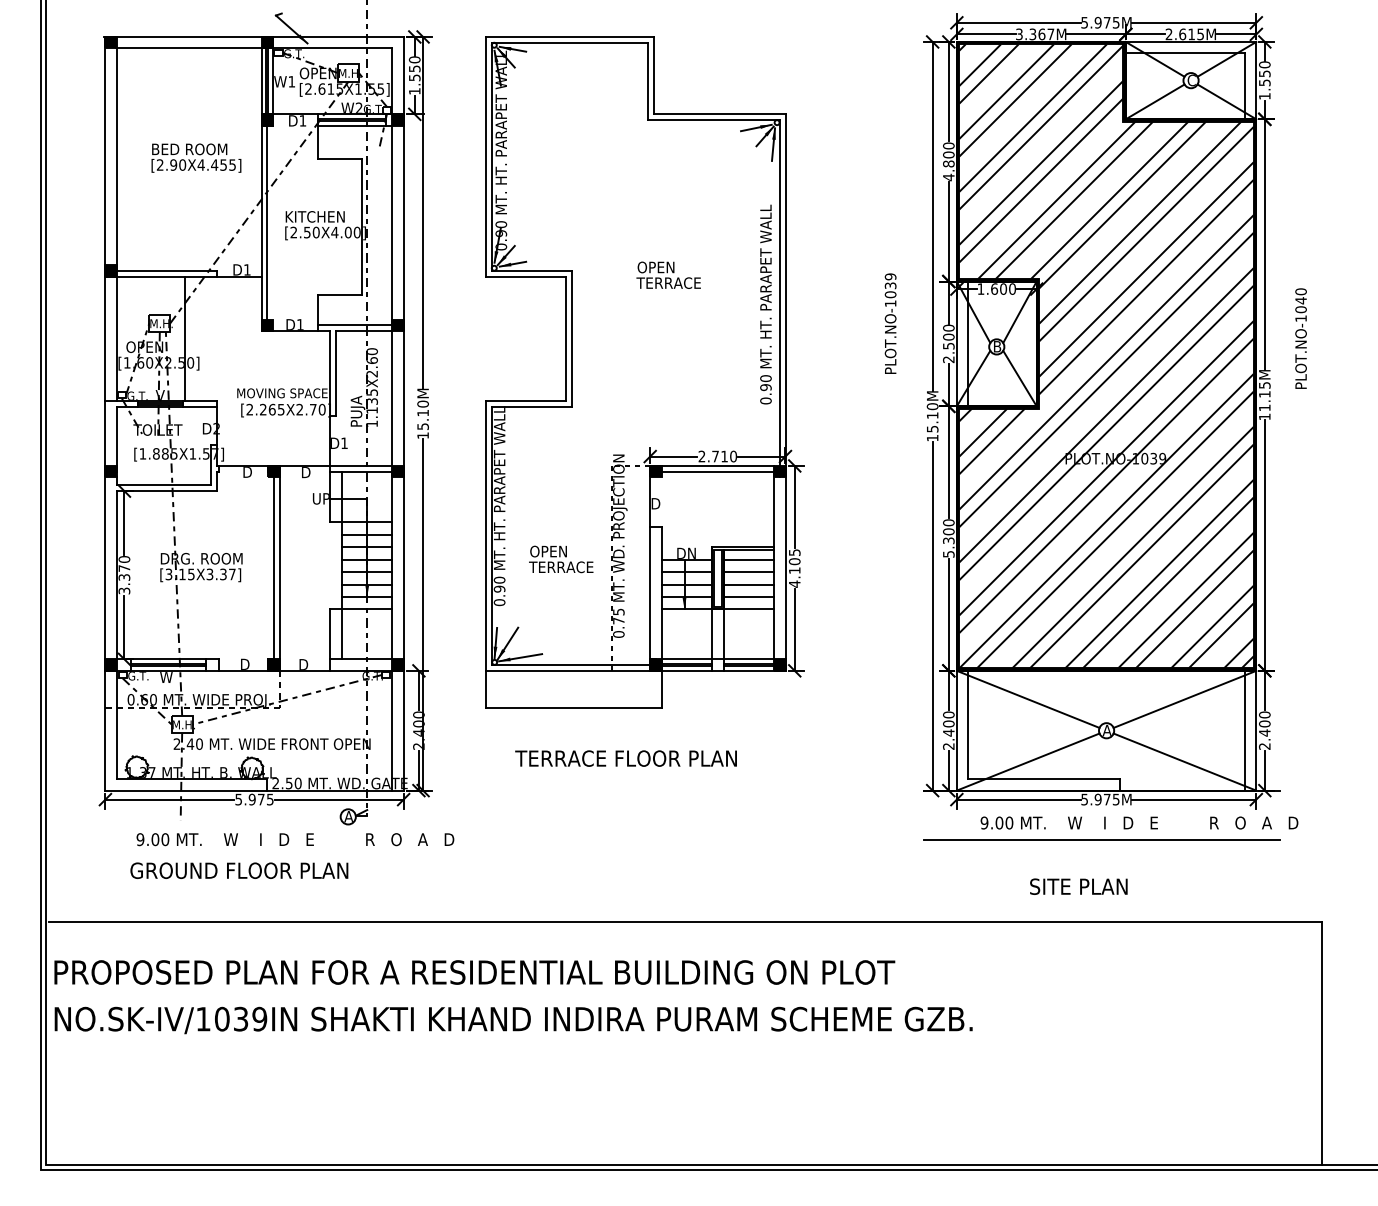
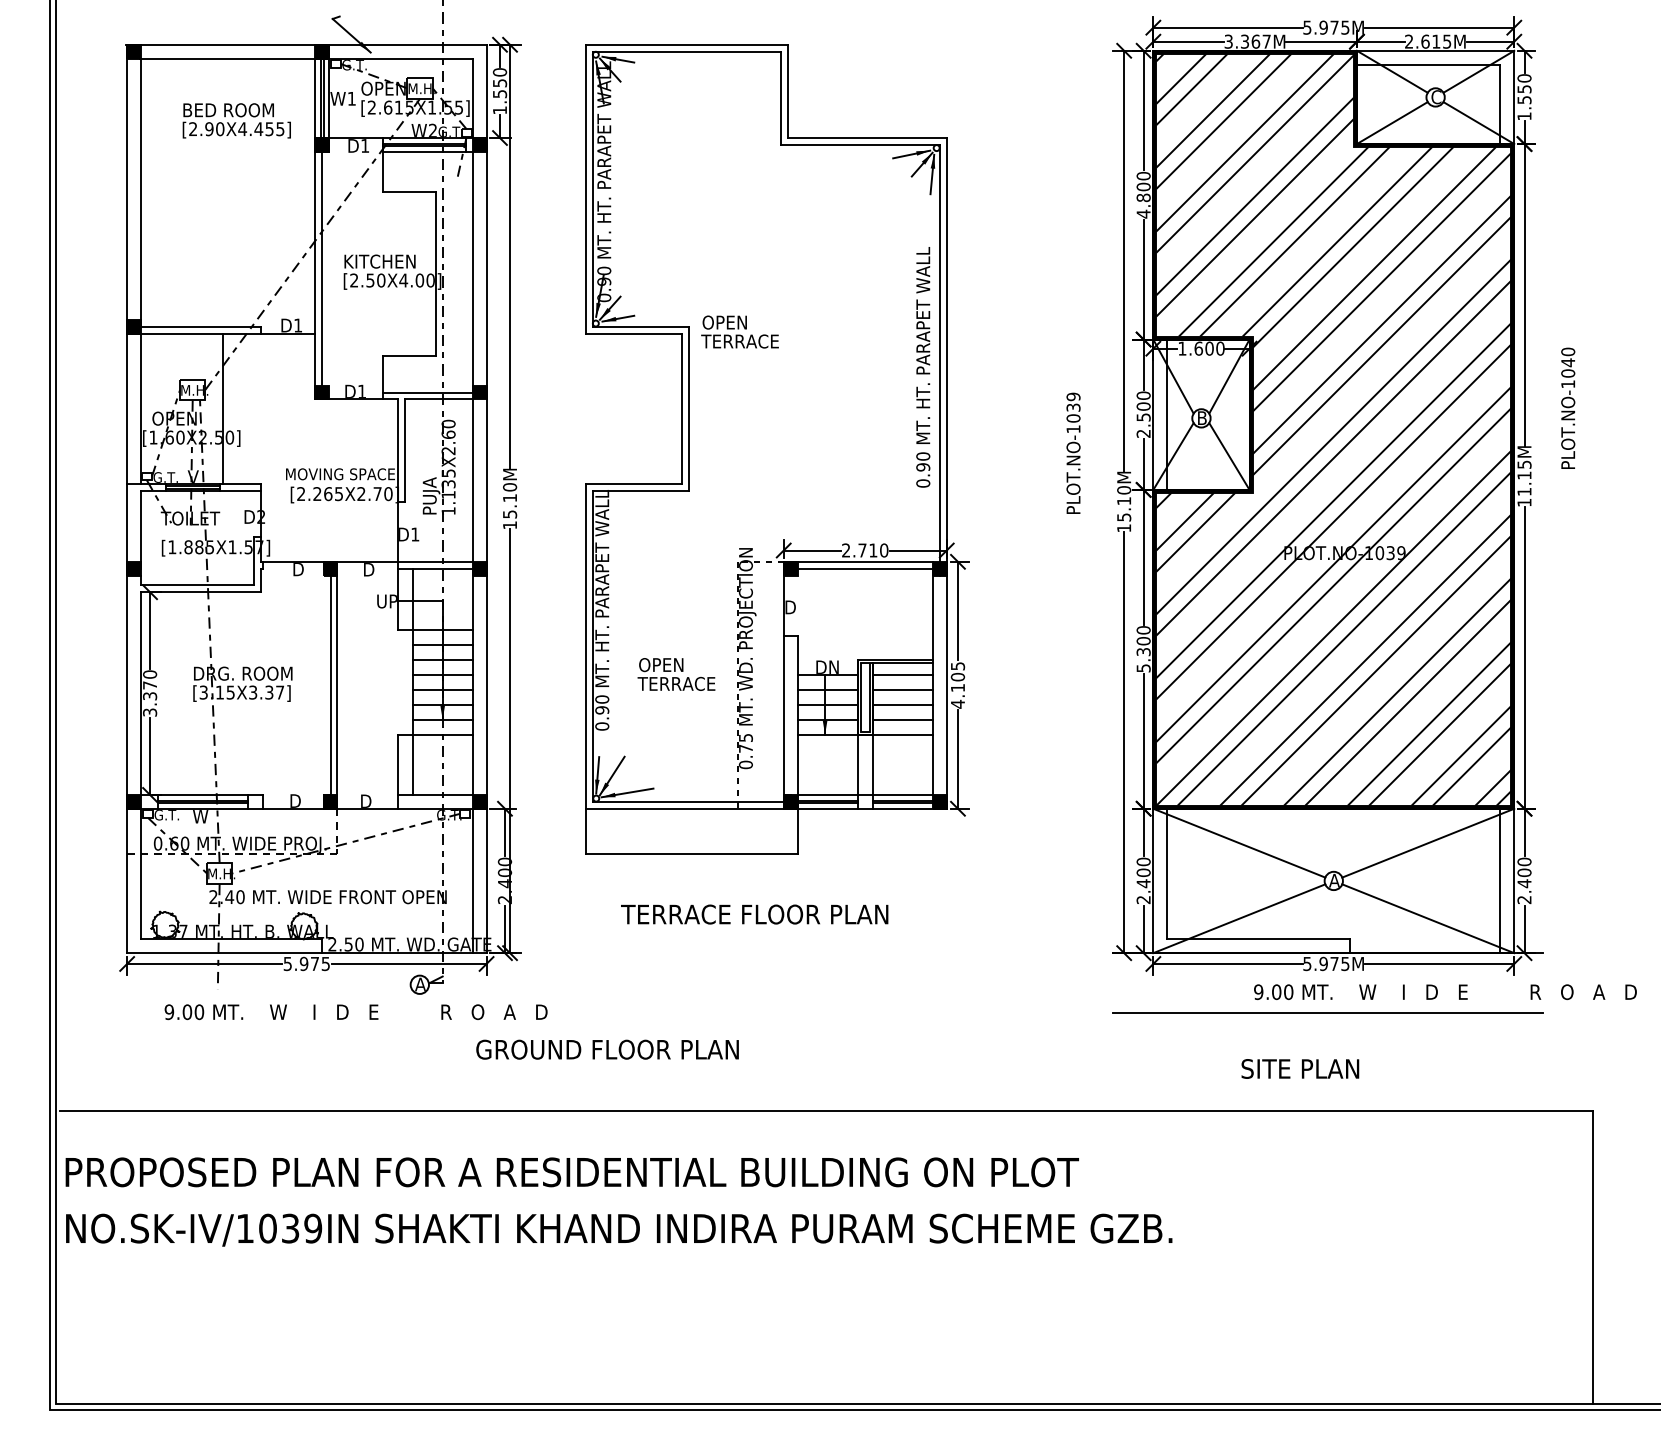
text: (196, 157) -> (236, 120), moved
text: (668, 274) -> (739, 331), moved
text: (890, 322) -> (1073, 452), moved
text: (1139, 823) -> (1445, 992), moved
text: (239, 870) -> (607, 1049), moved

